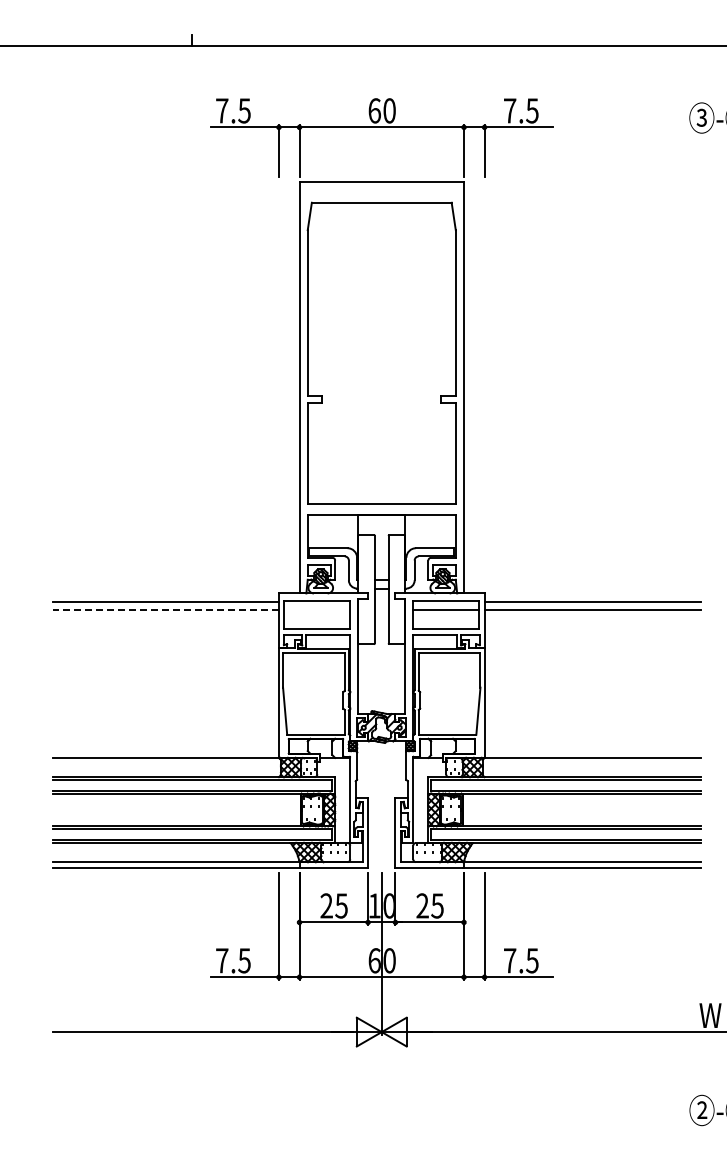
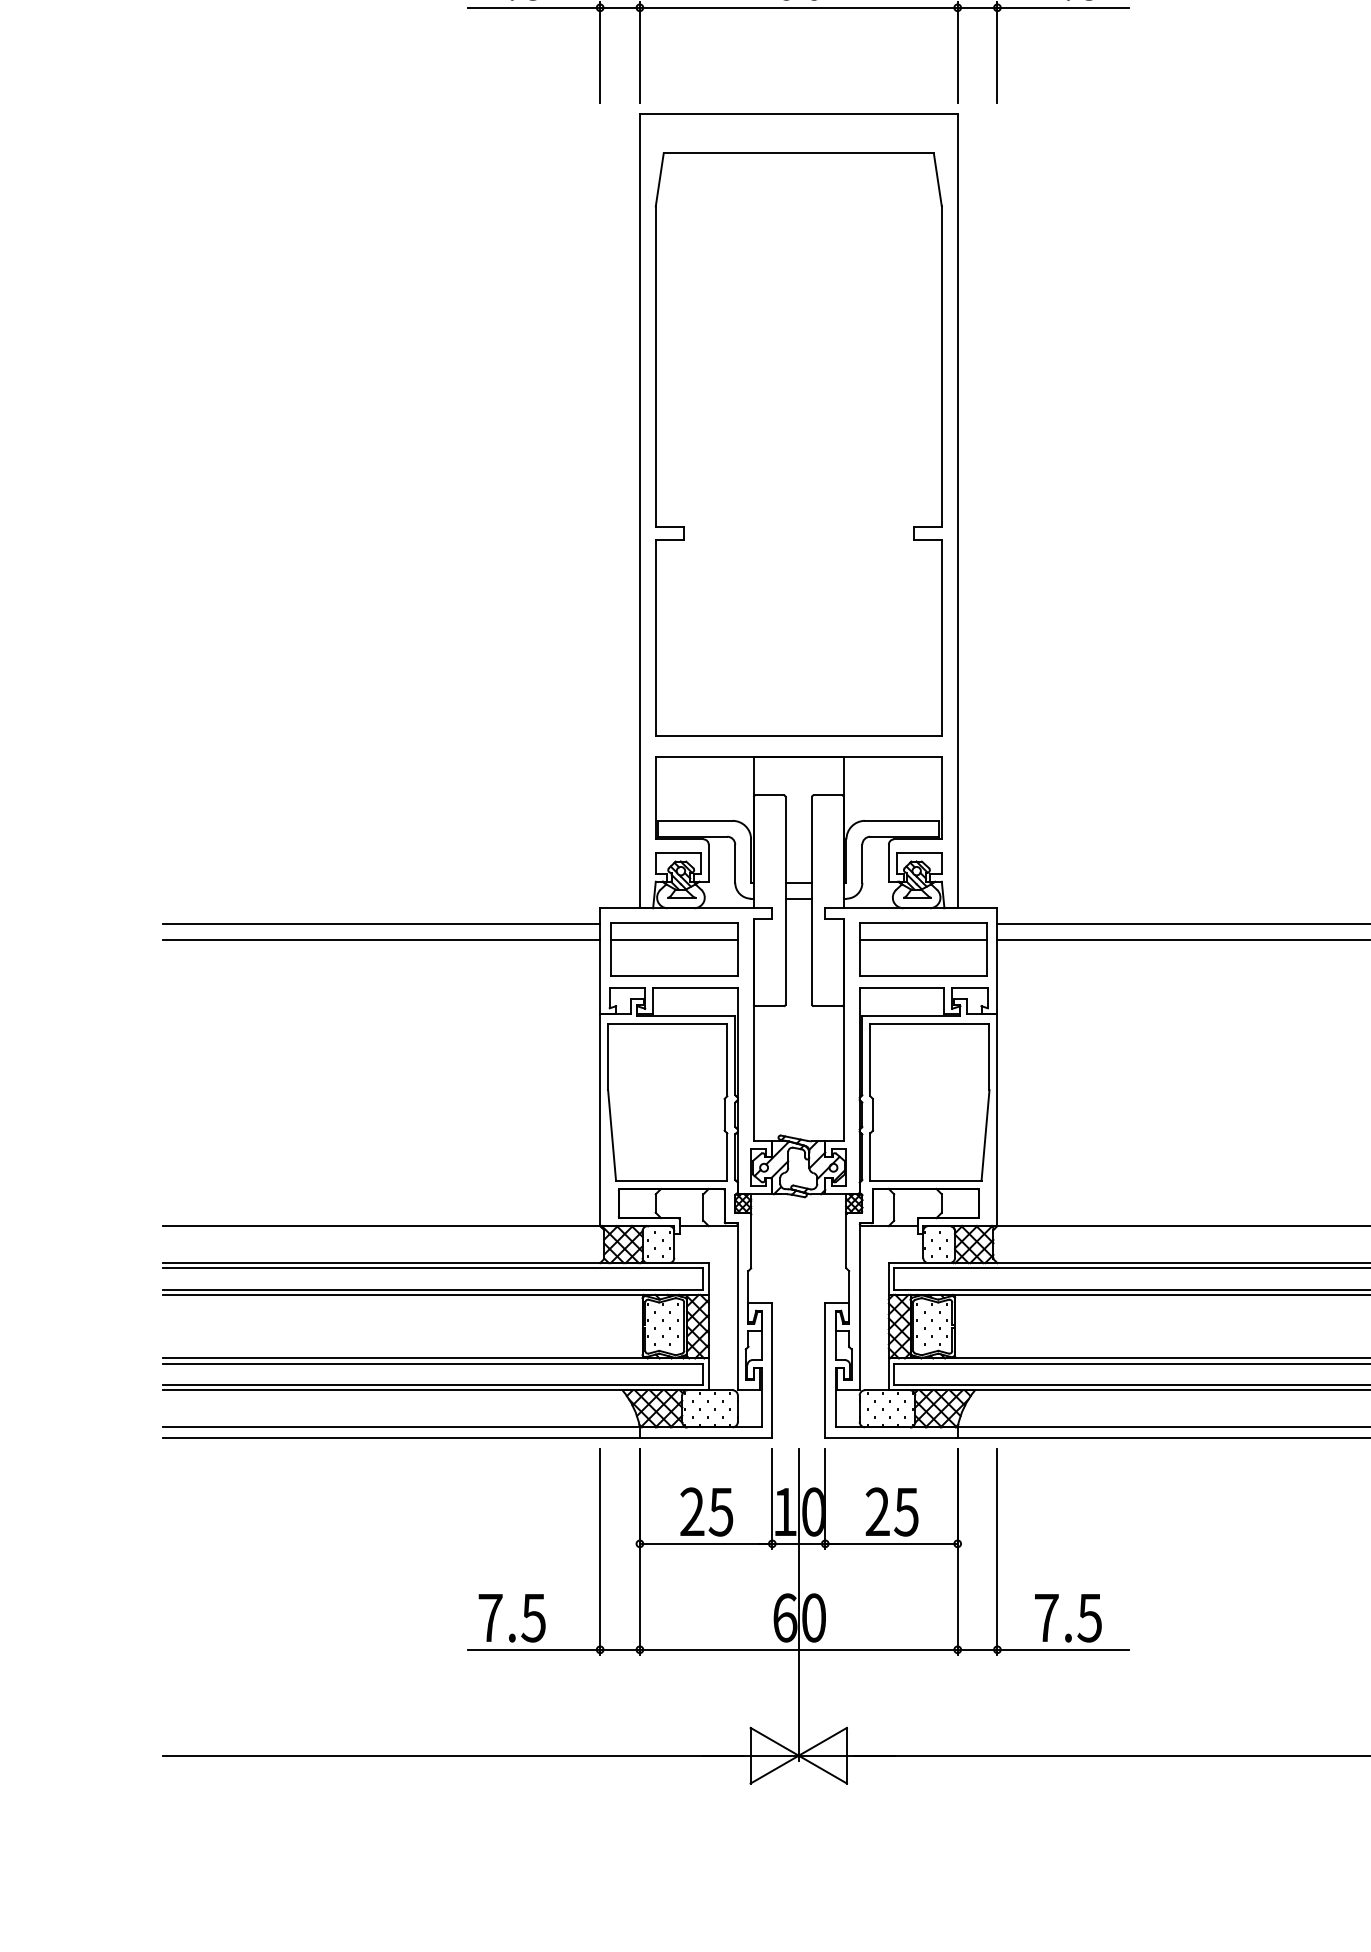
line: (165, 609) -> (380, 939), dashed -> solid
line: (317, 609) -> (674, 939), added

